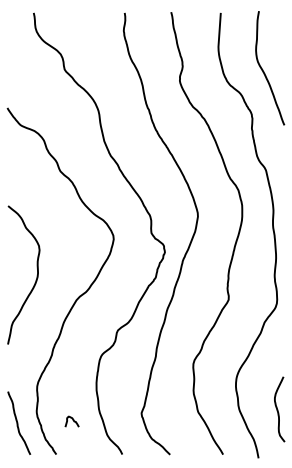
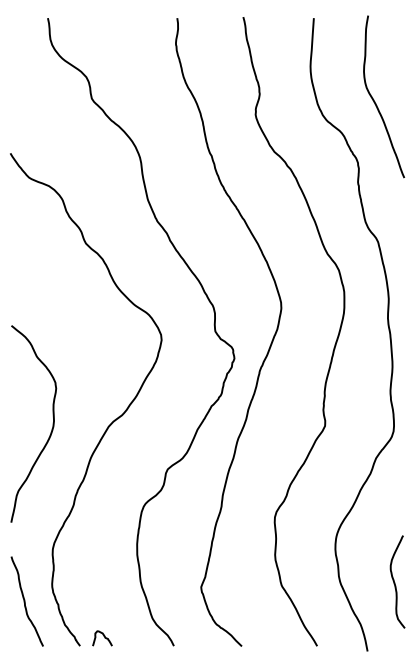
curve: (36, 278) -> (51, 428), moved
curve: (73, 421) -> (104, 638), moved

